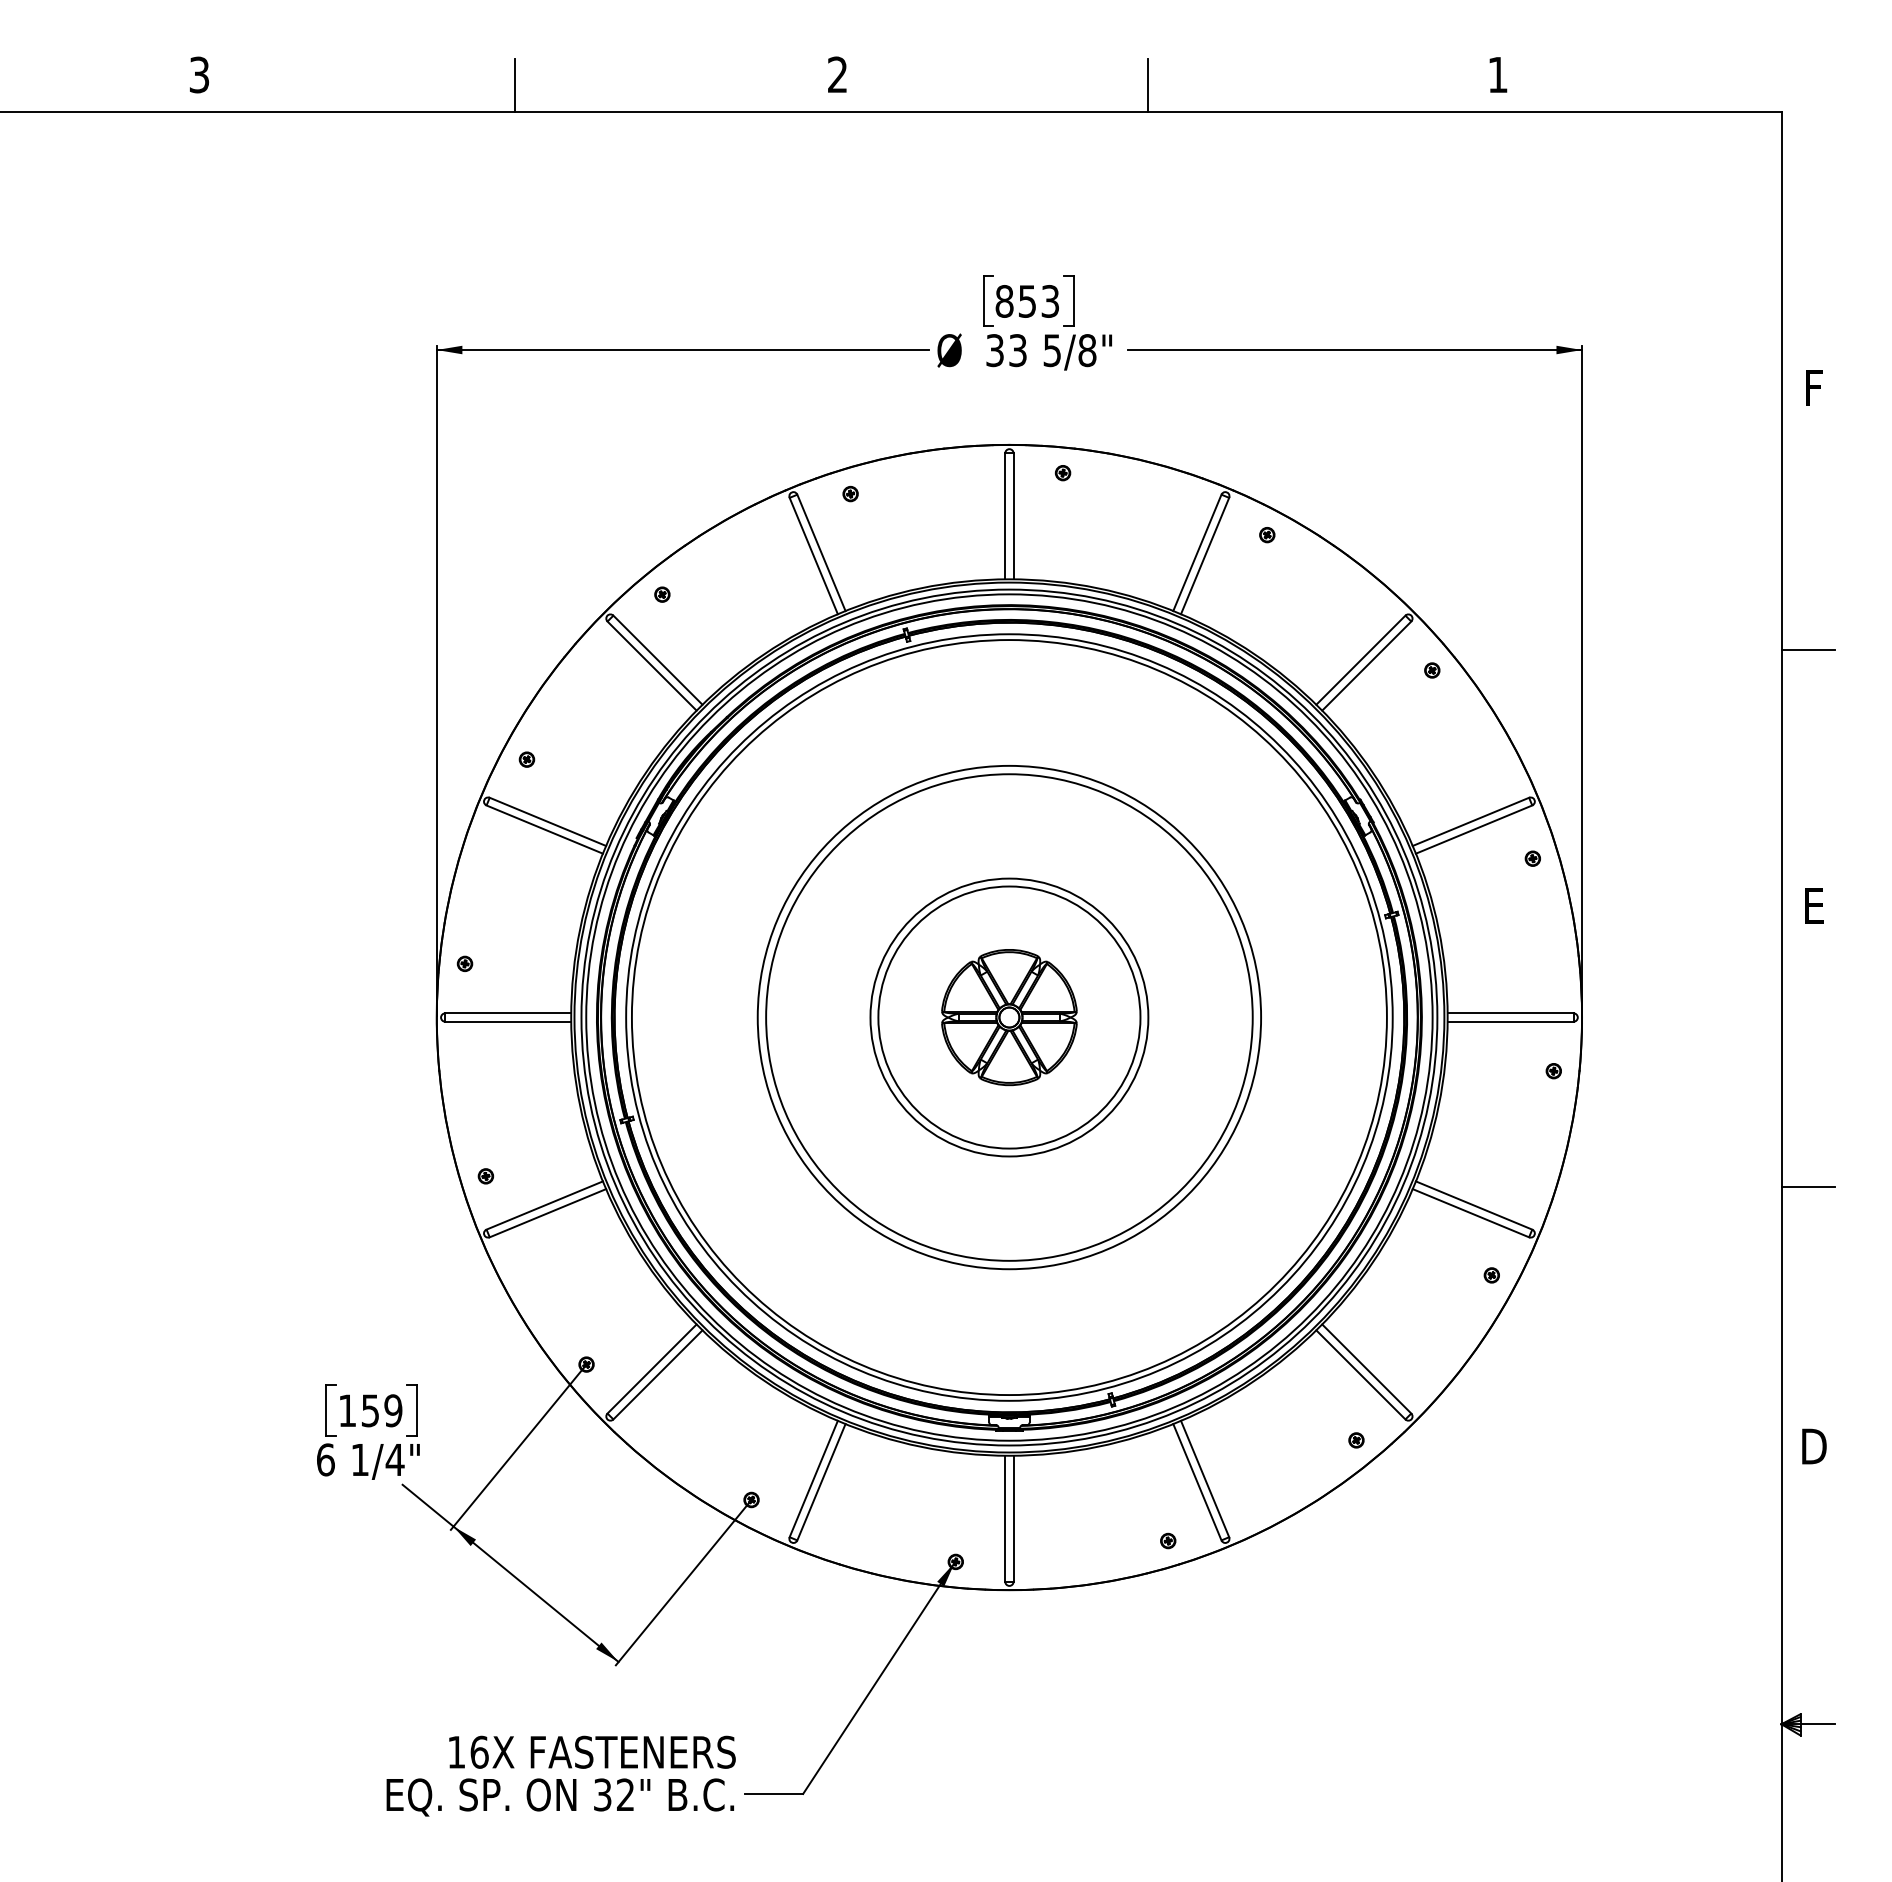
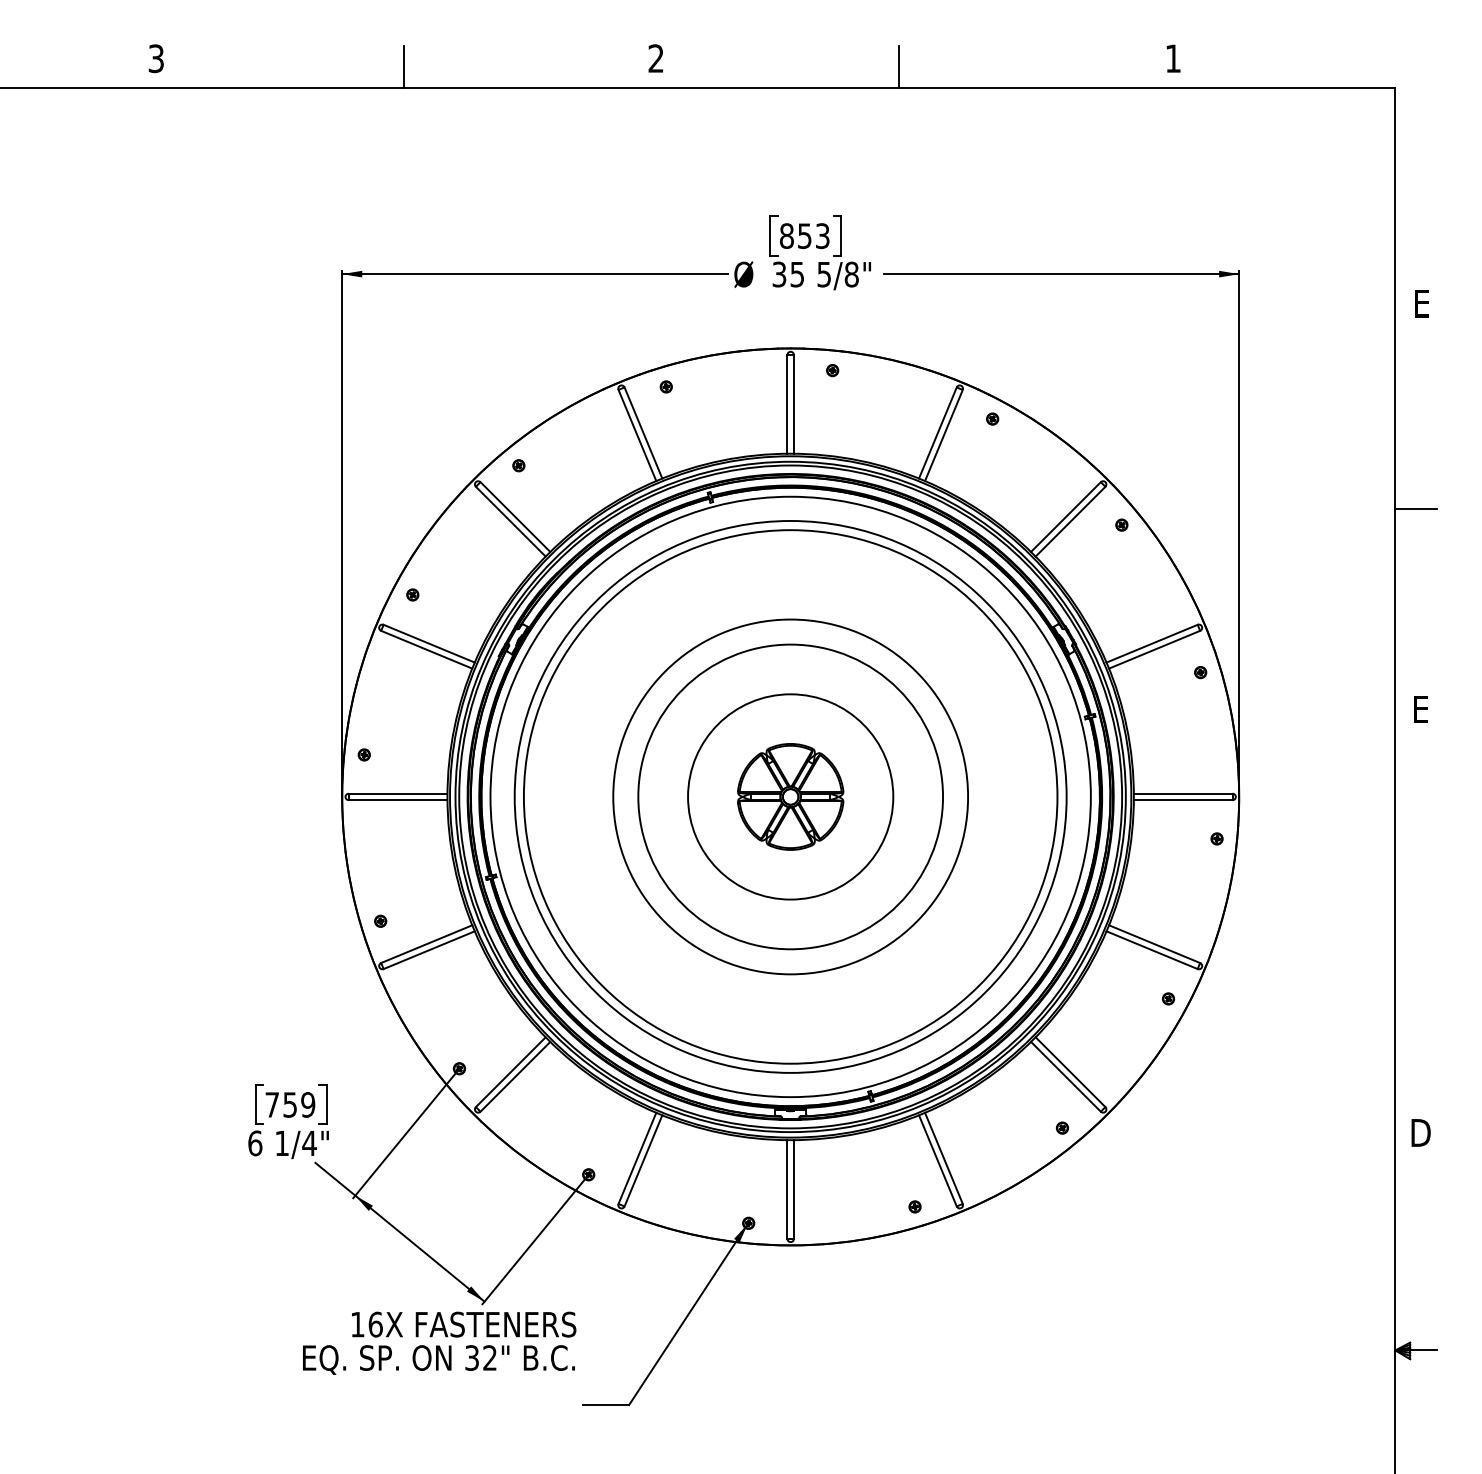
text: (1018, 350) -> (797, 274), 33 -> 35
text: (1817, 387) -> (1423, 303), F -> E
circle: (1008, 1017) -> (789, 796), size x0.6
circle: (1009, 1017) -> (790, 796), size x1.4
circle: (1009, 1017) -> (790, 796), size x1.4
circle: (1009, 1017) -> (790, 796), size x1.4
line: (1808, 1187) -> (1416, 930), removed
text: (347, 1410) -> (272, 1104), 159 -> 759
text: (560, 1775) -> (439, 1342), moved

